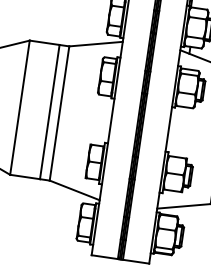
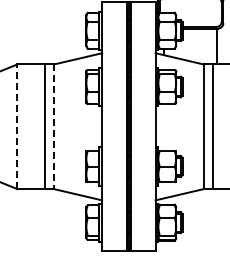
line: (20, 107) -> (17, 126), solid -> dashed
line: (59, 114) -> (54, 127), solid -> dashed

